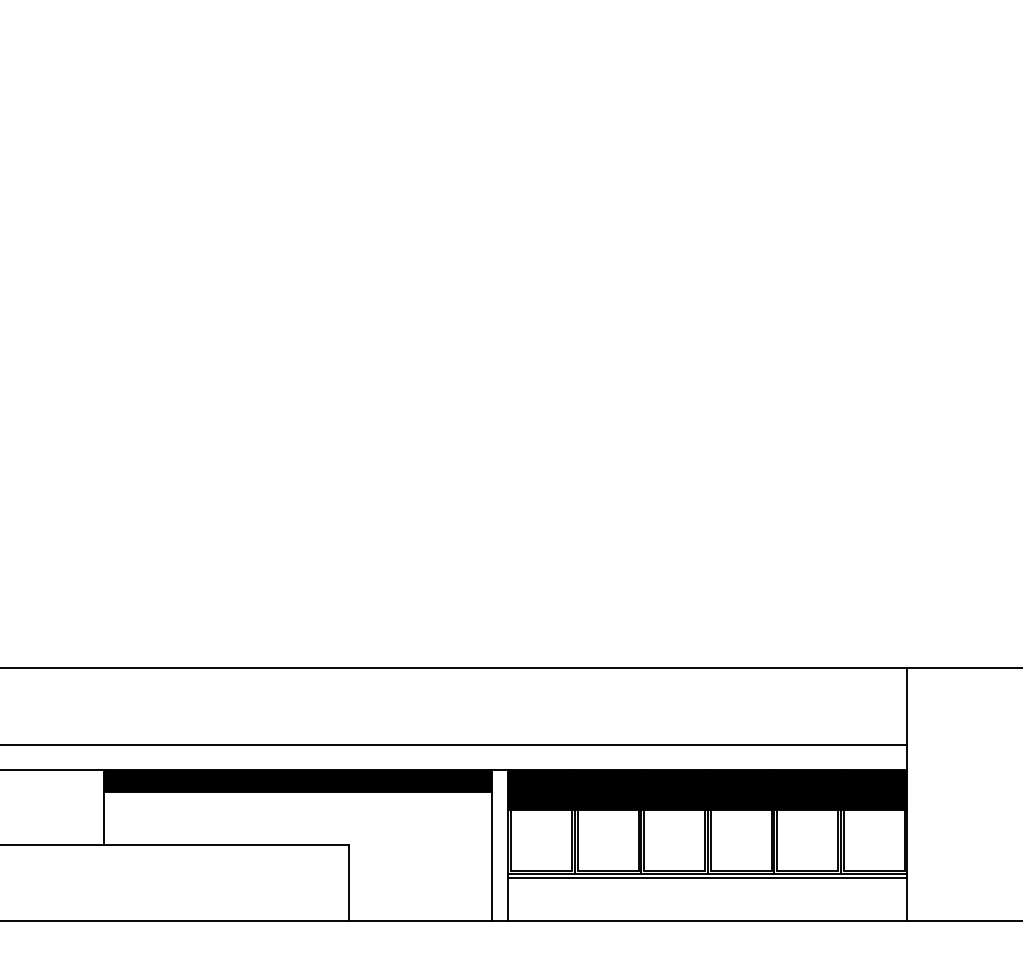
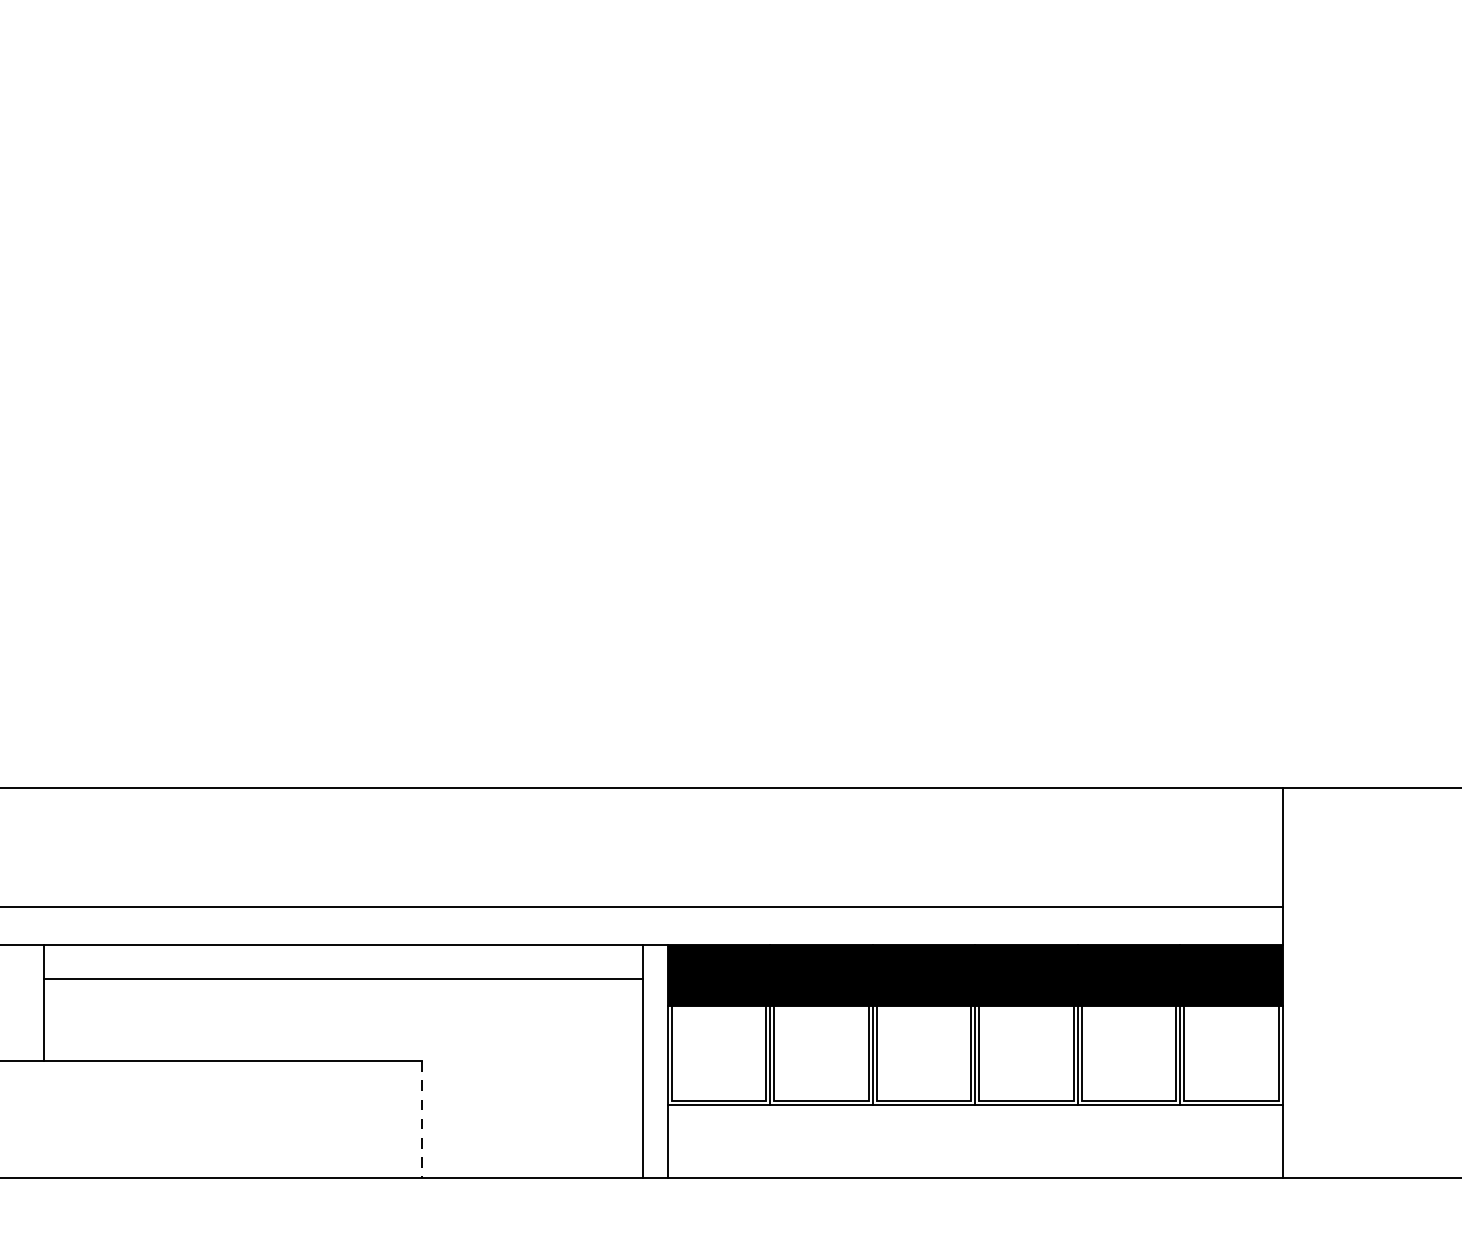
fill: (298, 780) -> (343, 961), removed
line: (707, 877) -> (974, 1110), removed
line: (349, 883) -> (422, 1120), solid -> dashed

